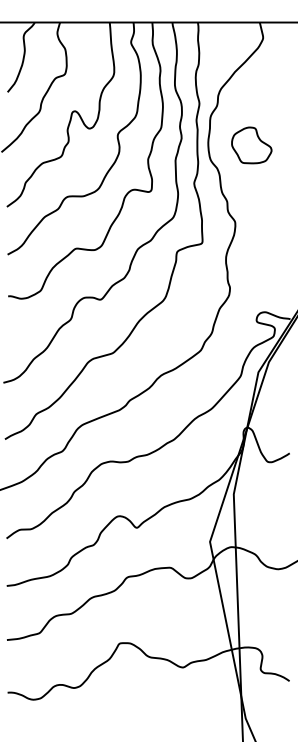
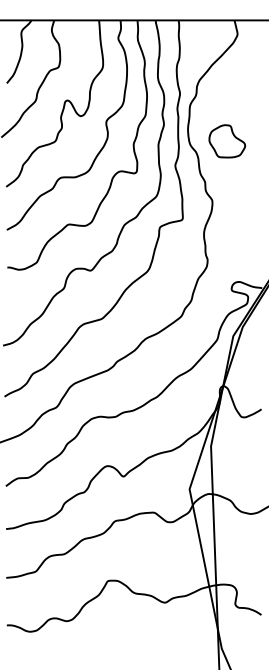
part: (252, 145) -> (227, 141), moved

